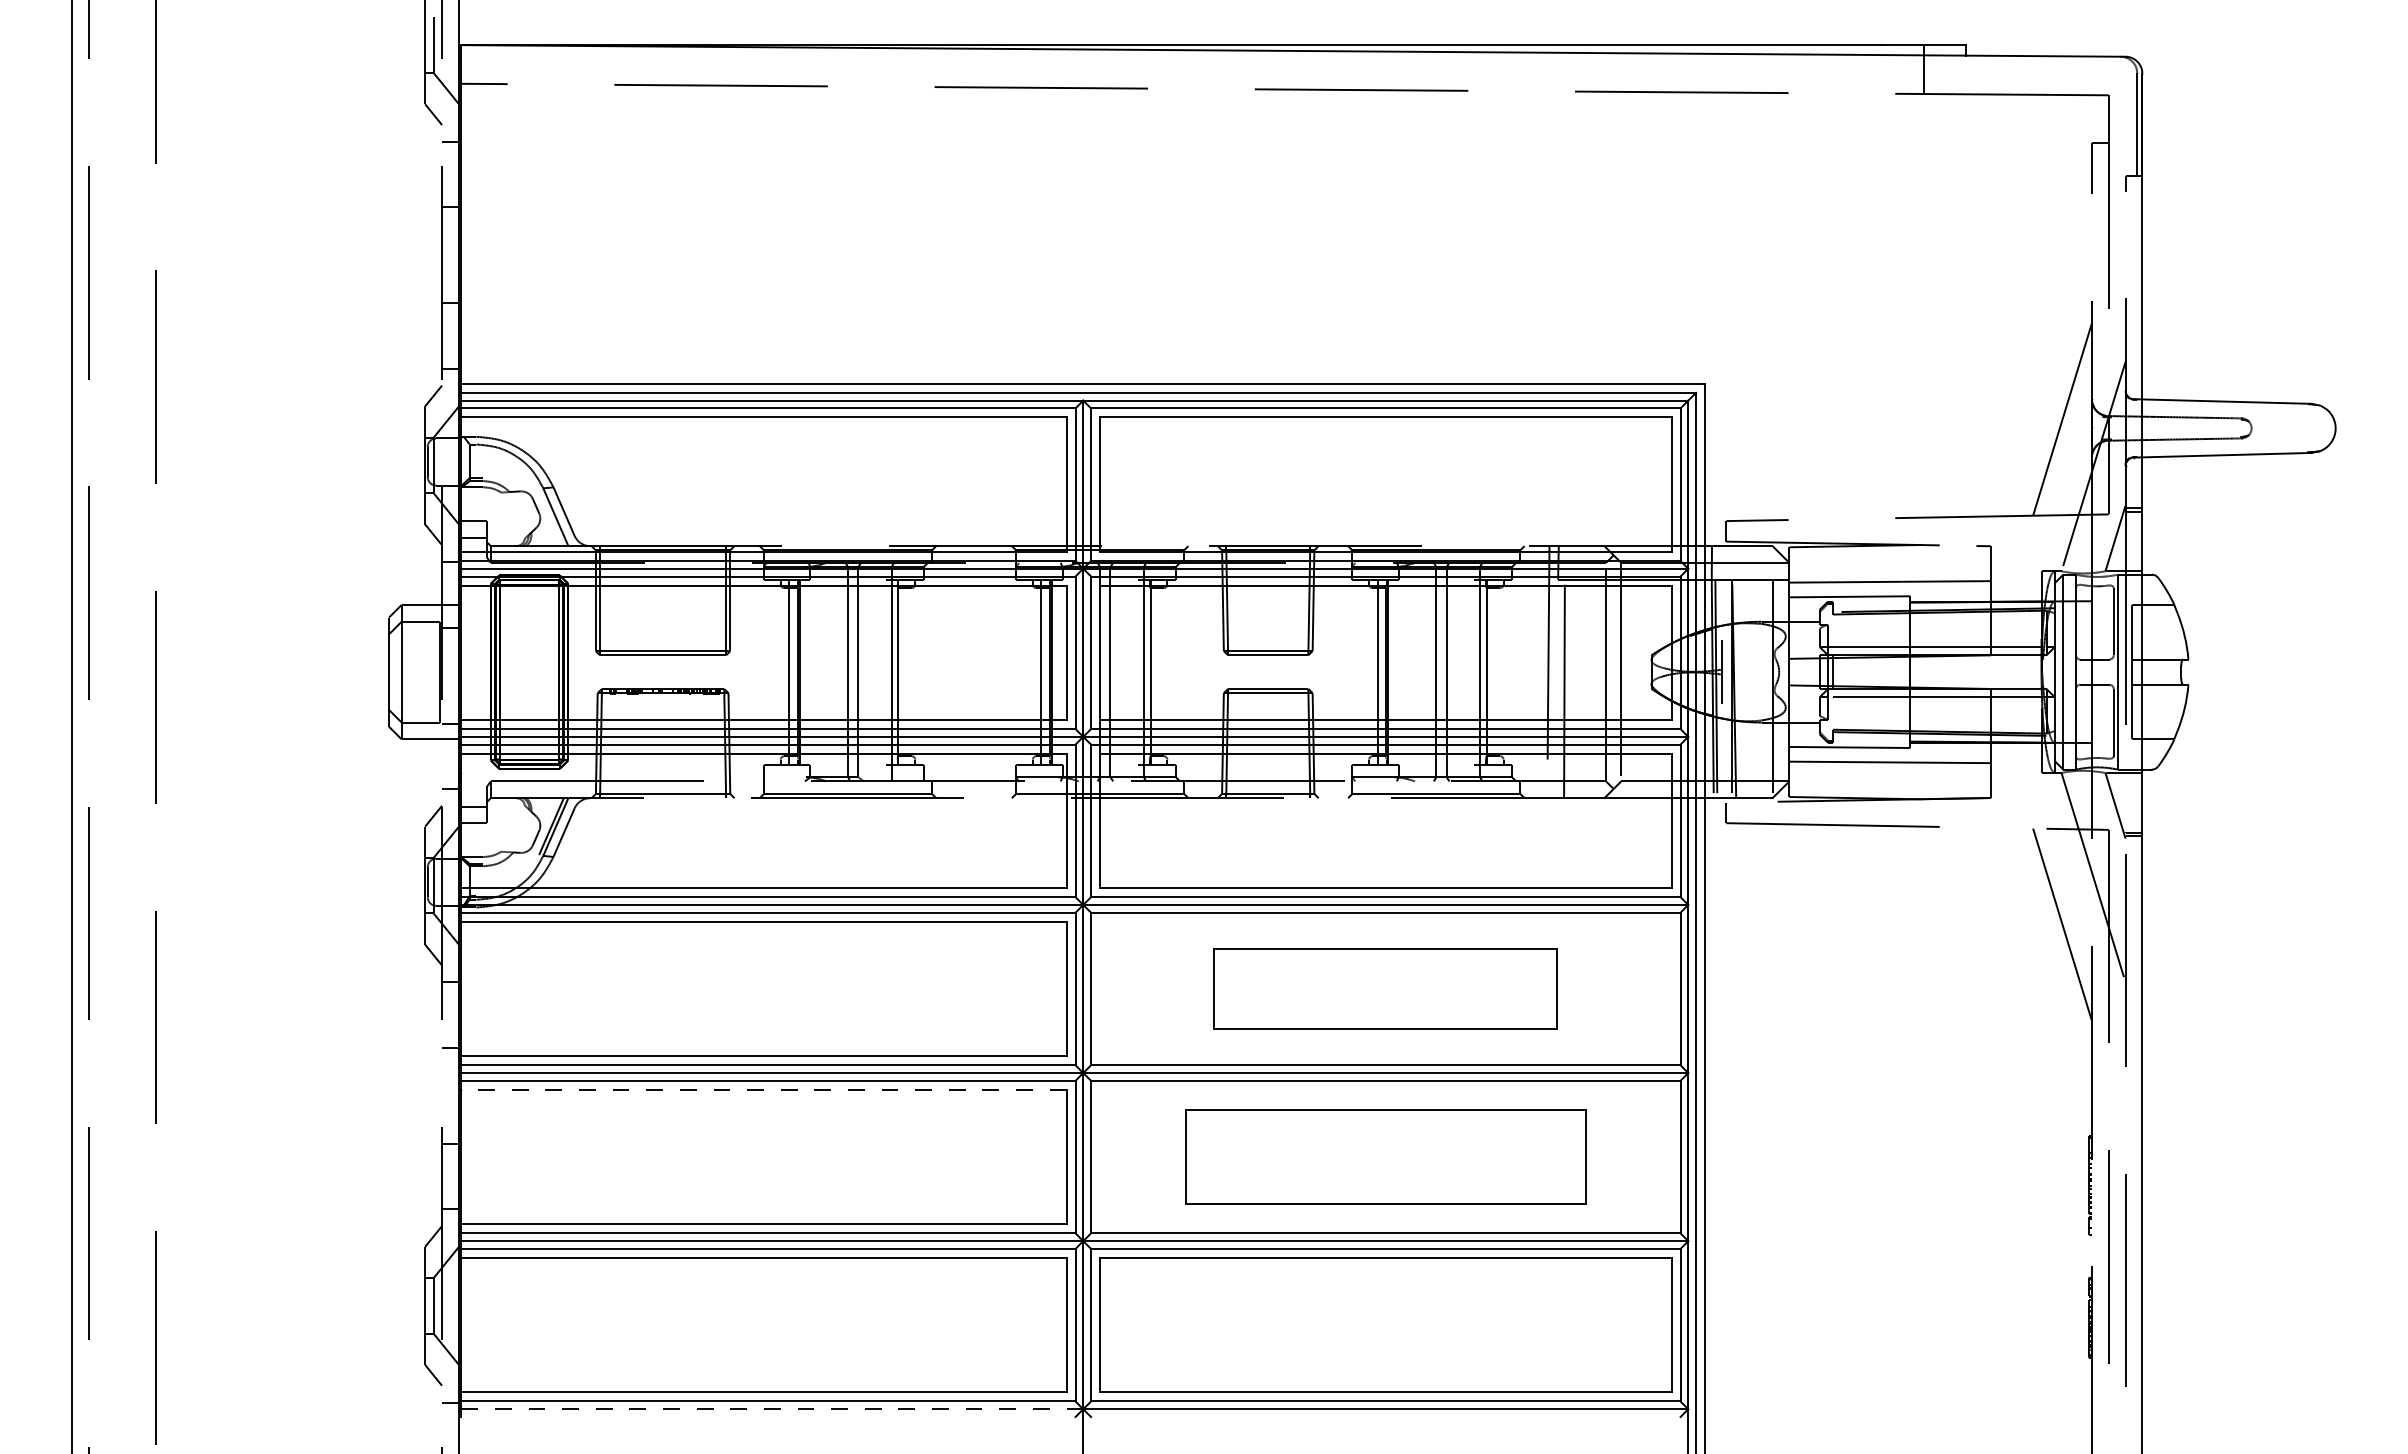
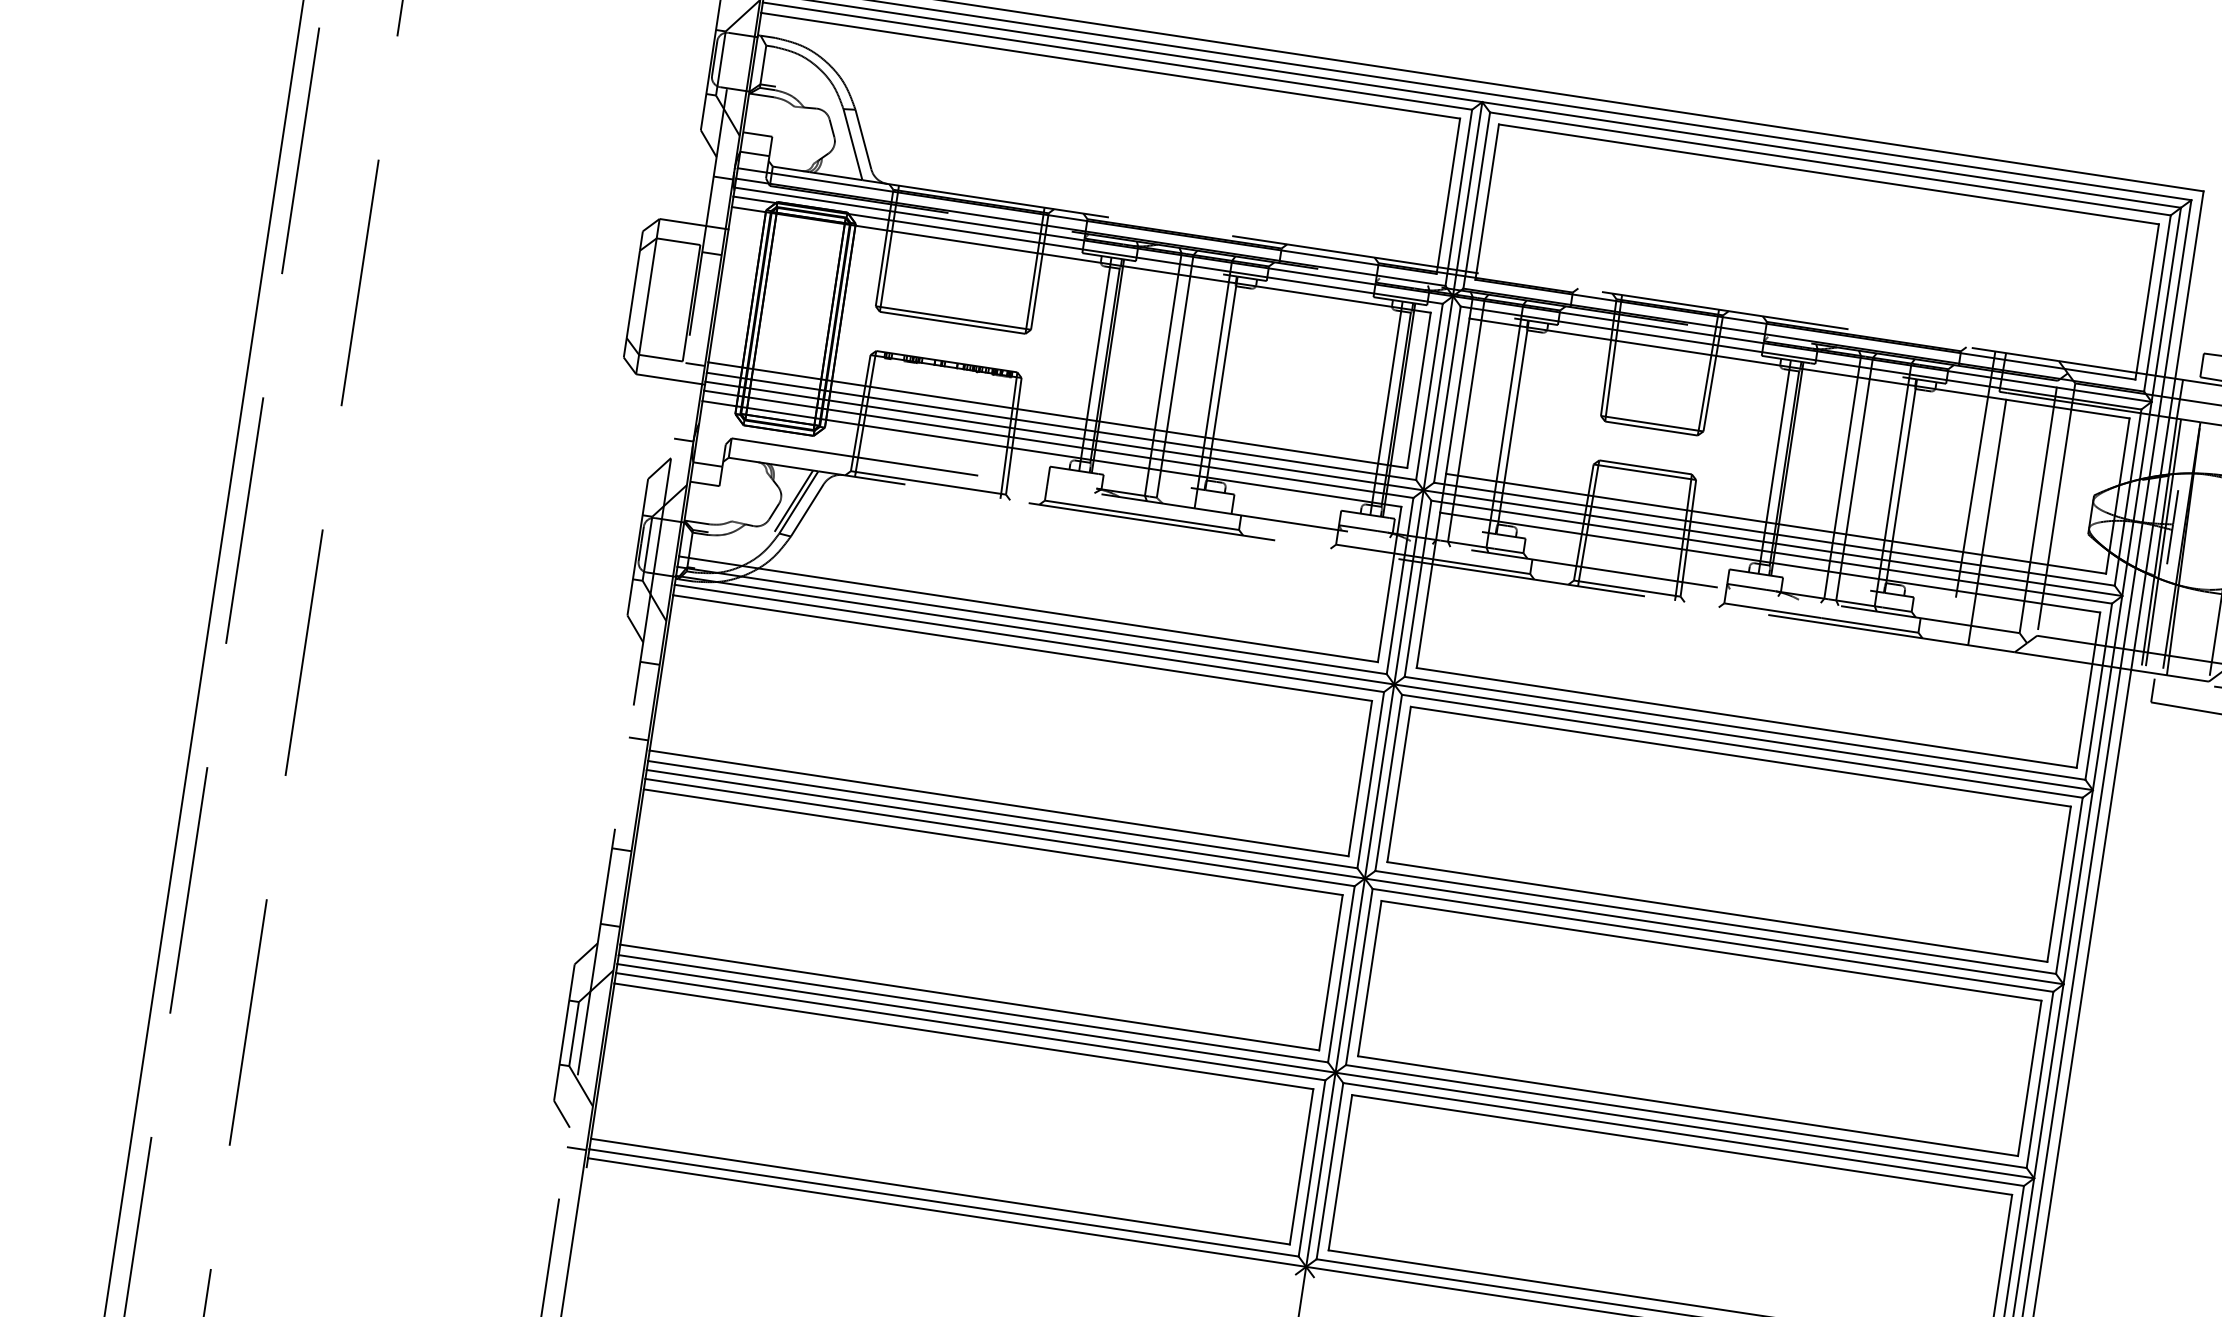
part: (1385, 988) -> (1728, 833), size x1.67
line: (763, 1089) -> (992, 841), dashed -> solid
part: (1385, 1156) -> (1699, 1027), size x1.43
line: (772, 1409) -> (947, 1212), dashed -> solid

